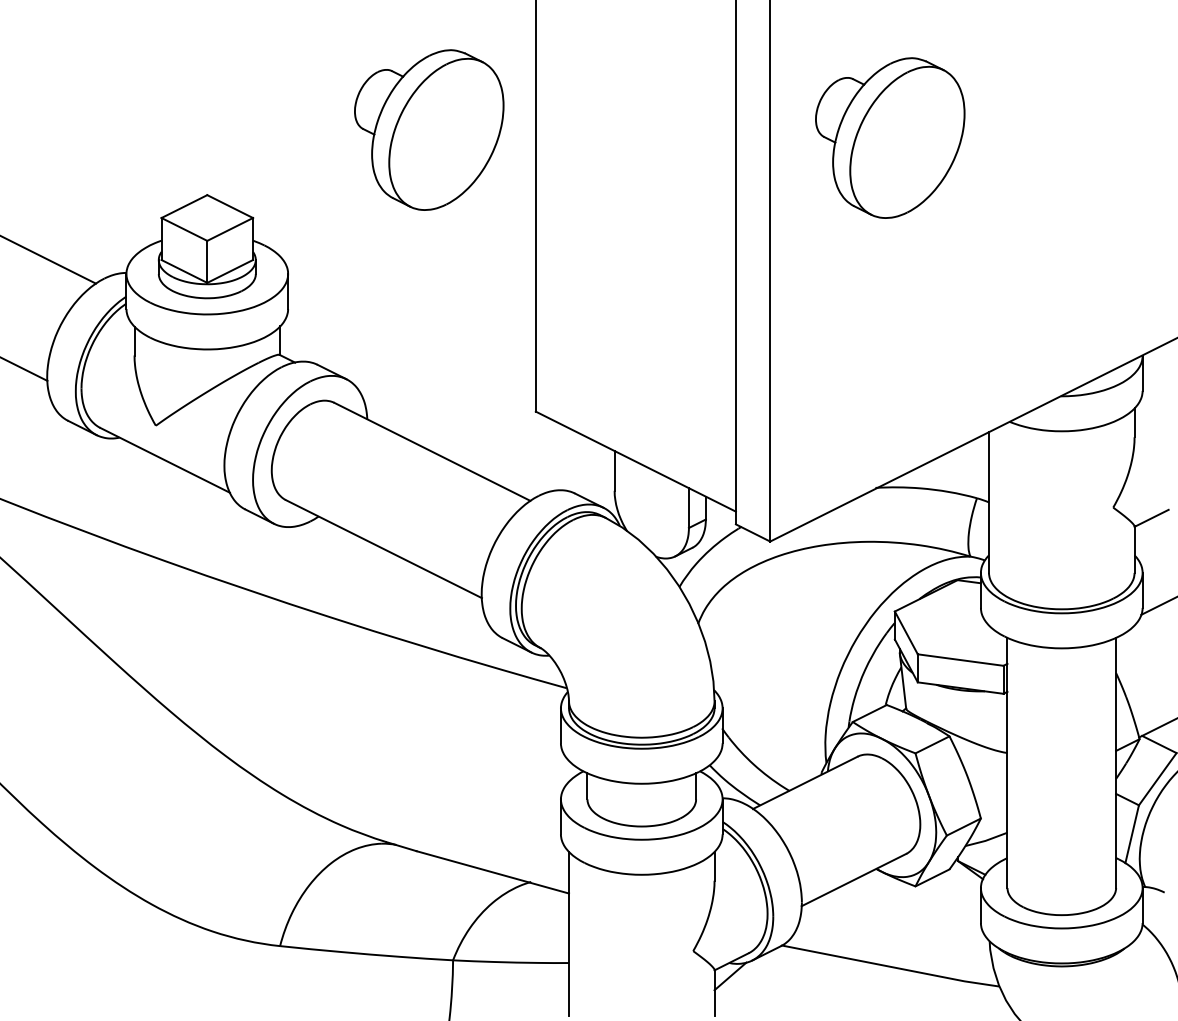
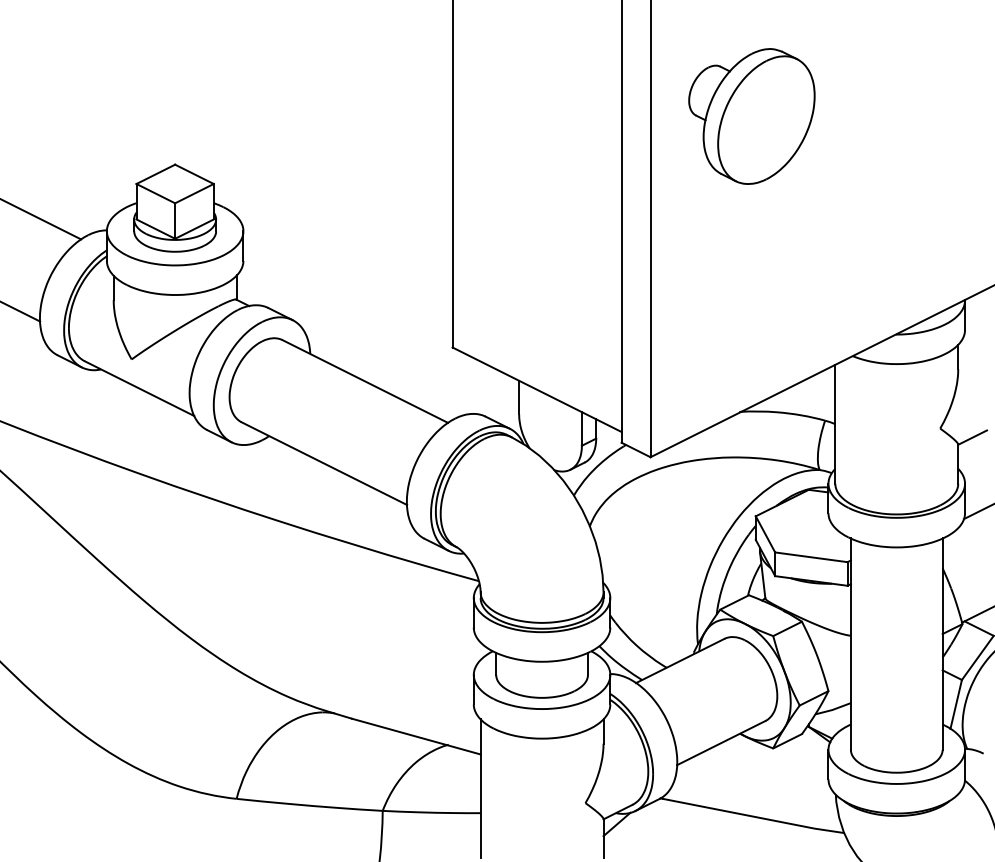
part: (429, 129) -> (362, 109), removed

